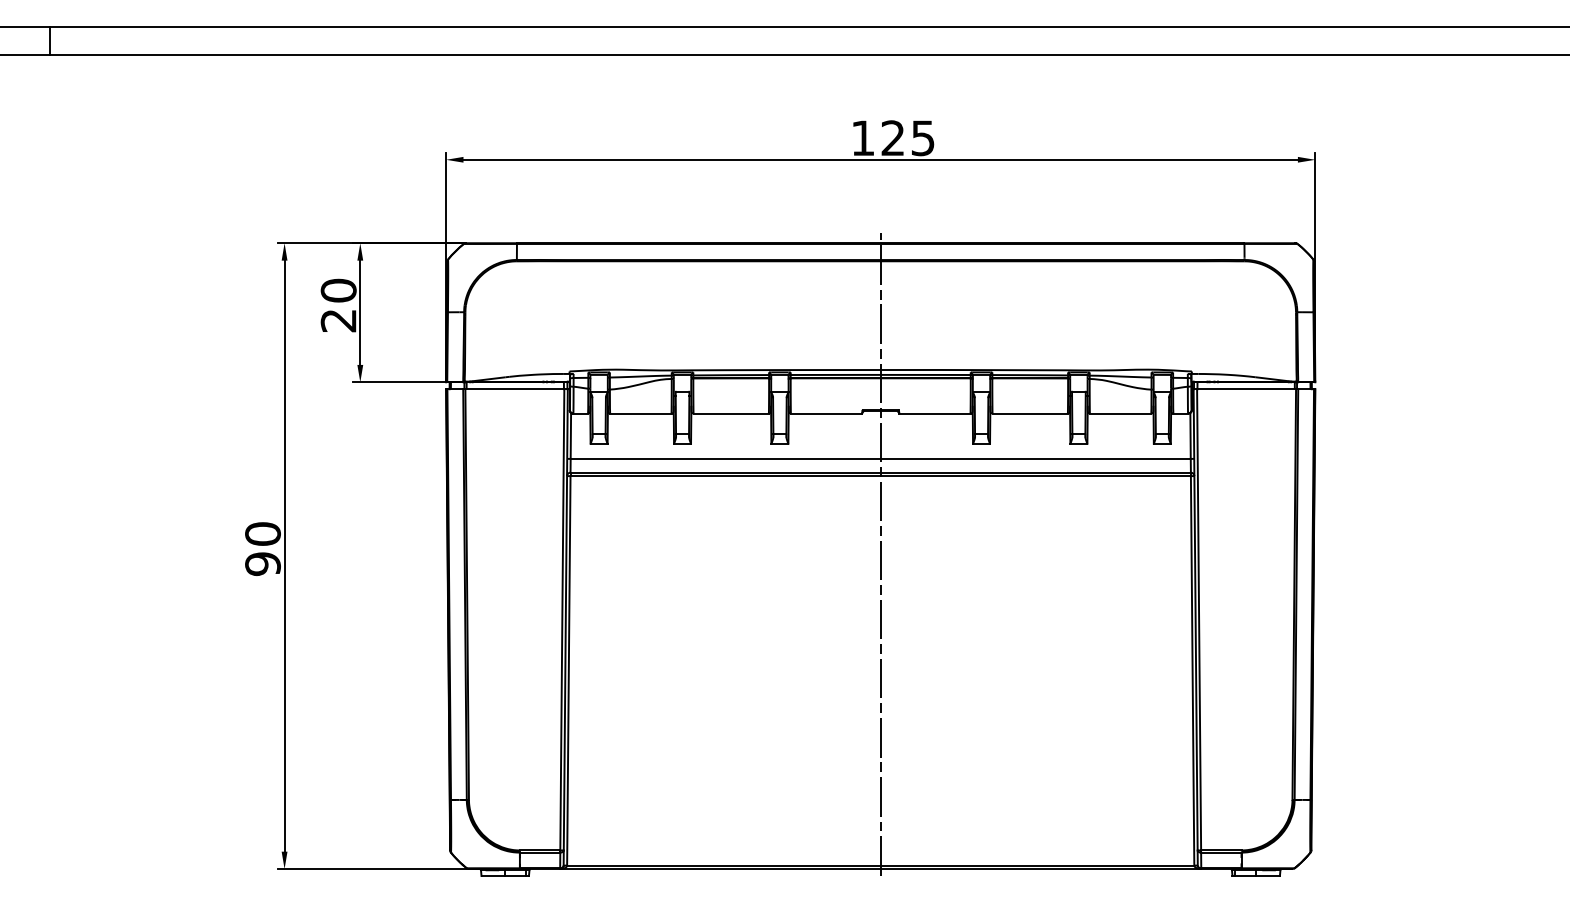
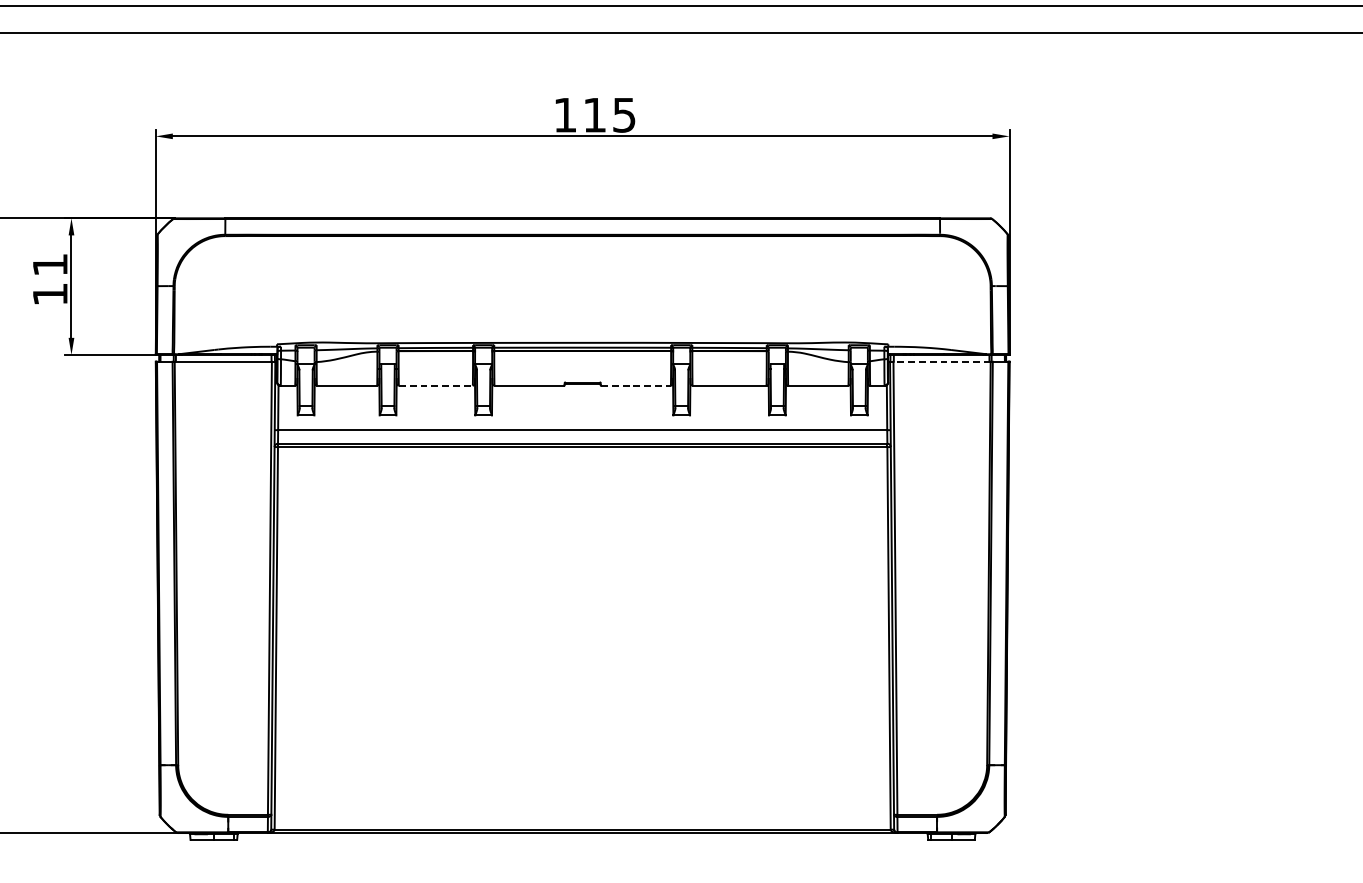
text: (892, 137) -> (594, 114), 125 -> 115
text: (338, 305) -> (50, 279), 20 -> 11
line: (1246, 389) -> (941, 362), solid -> dashed
line: (731, 413) -> (436, 385), solid -> dashed
line: (934, 413) -> (635, 385), solid -> dashed
line: (880, 553) -> (582, 523), removed

